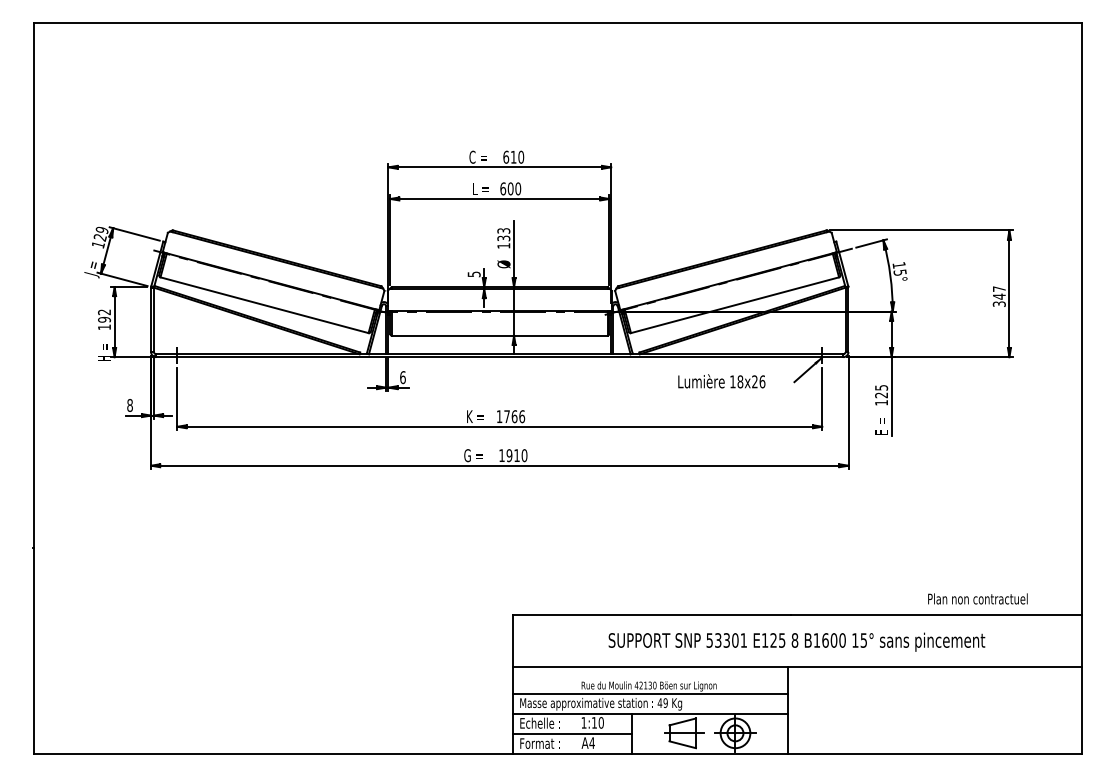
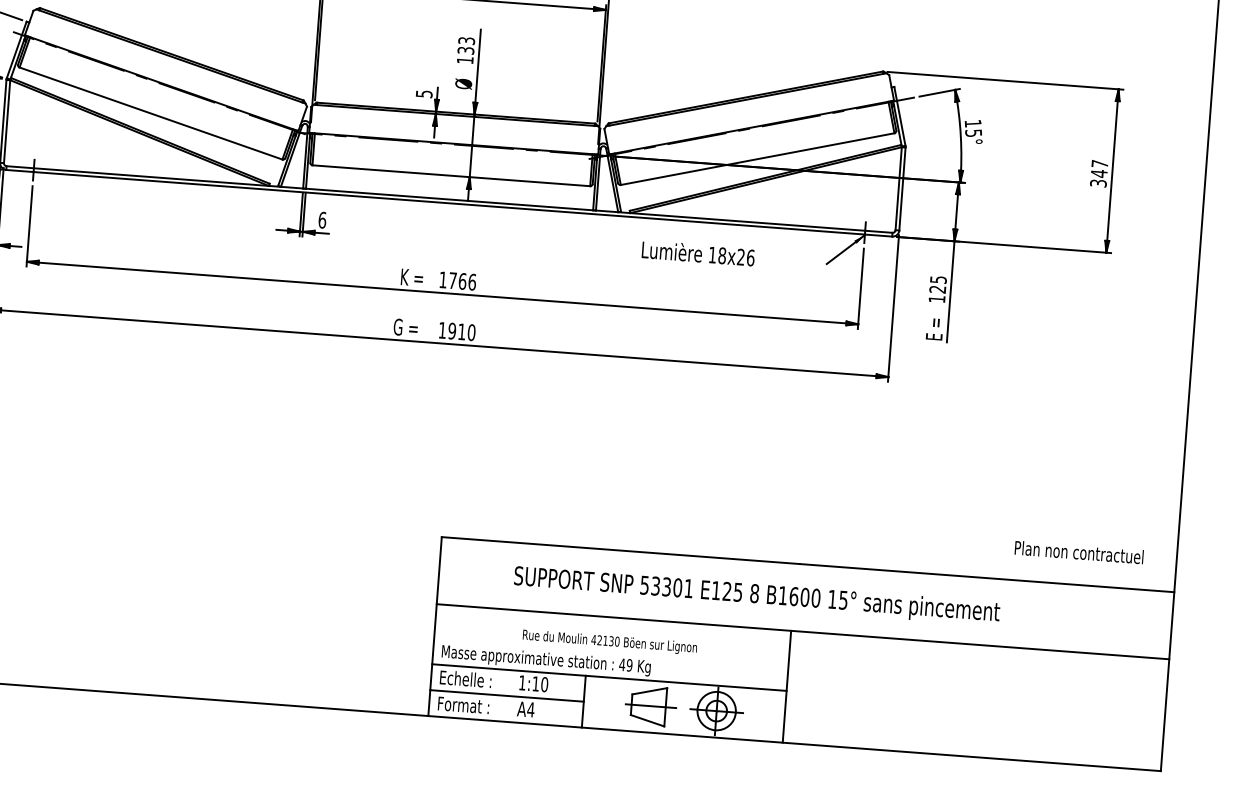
text: (721, 381) -> (697, 253), moved
text: (977, 598) -> (1078, 551), moved
text: (796, 641) -> (756, 595), moved
line: (650, 693) -> (610, 651), removed

